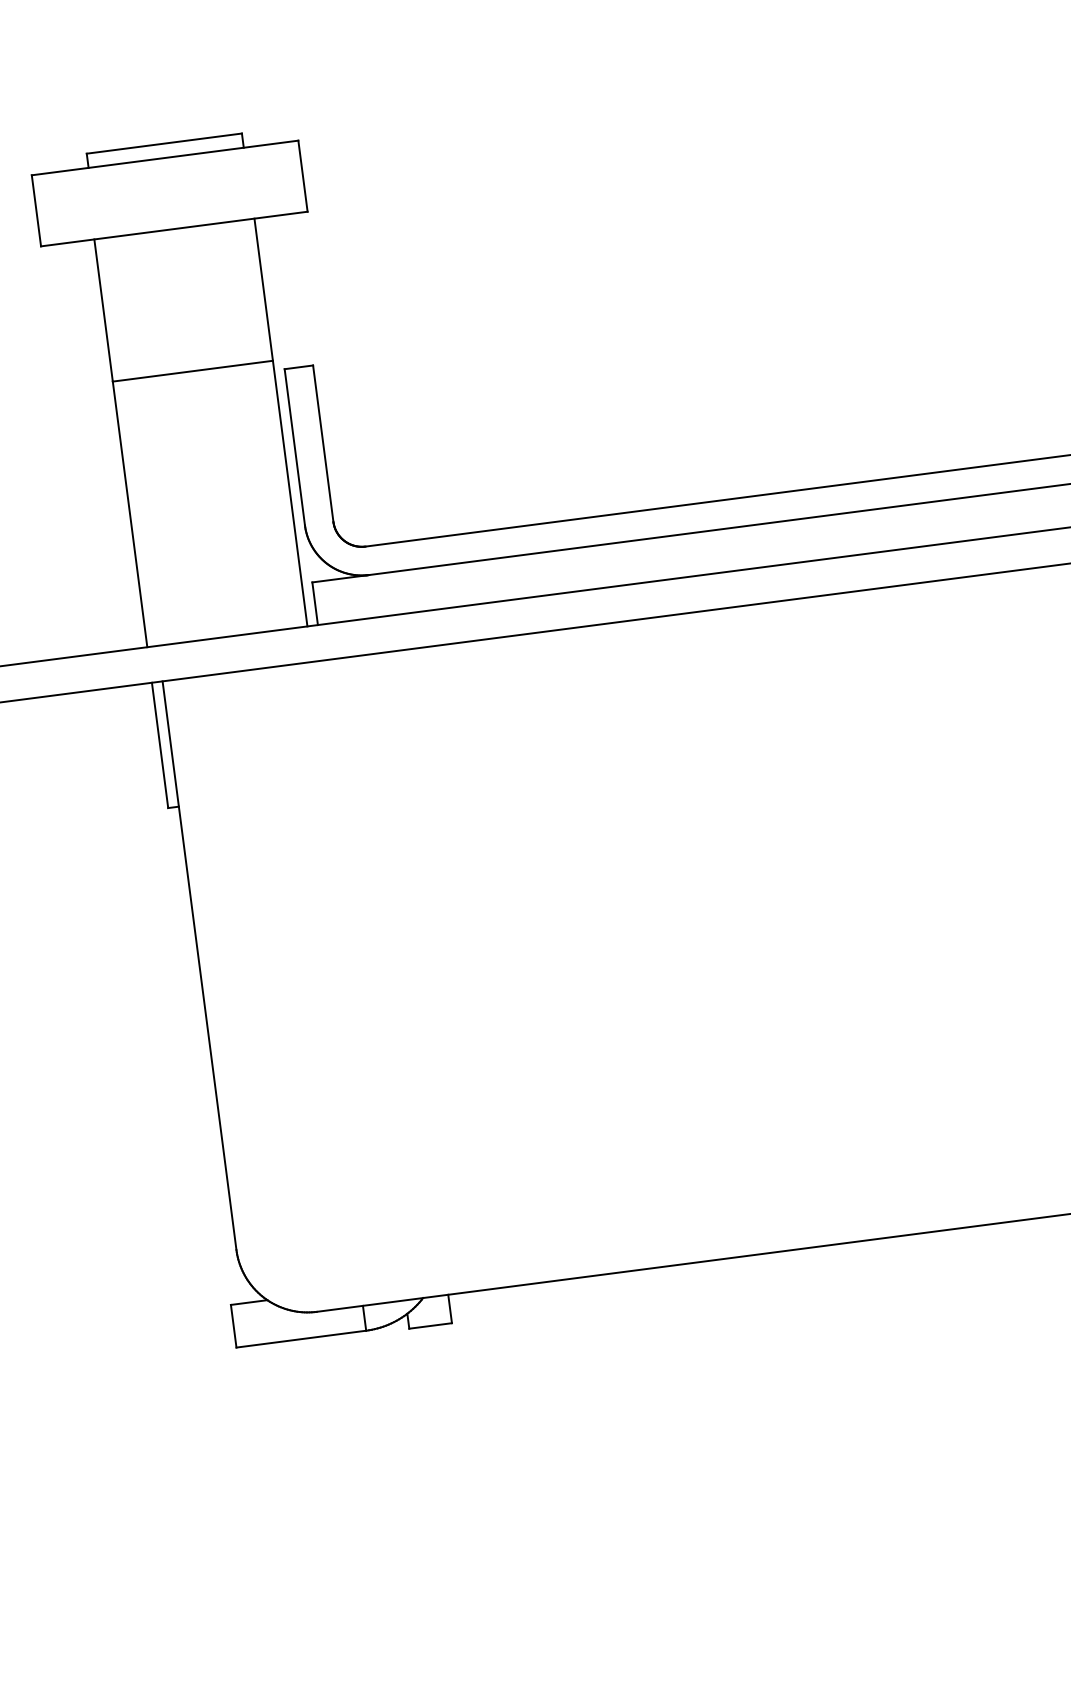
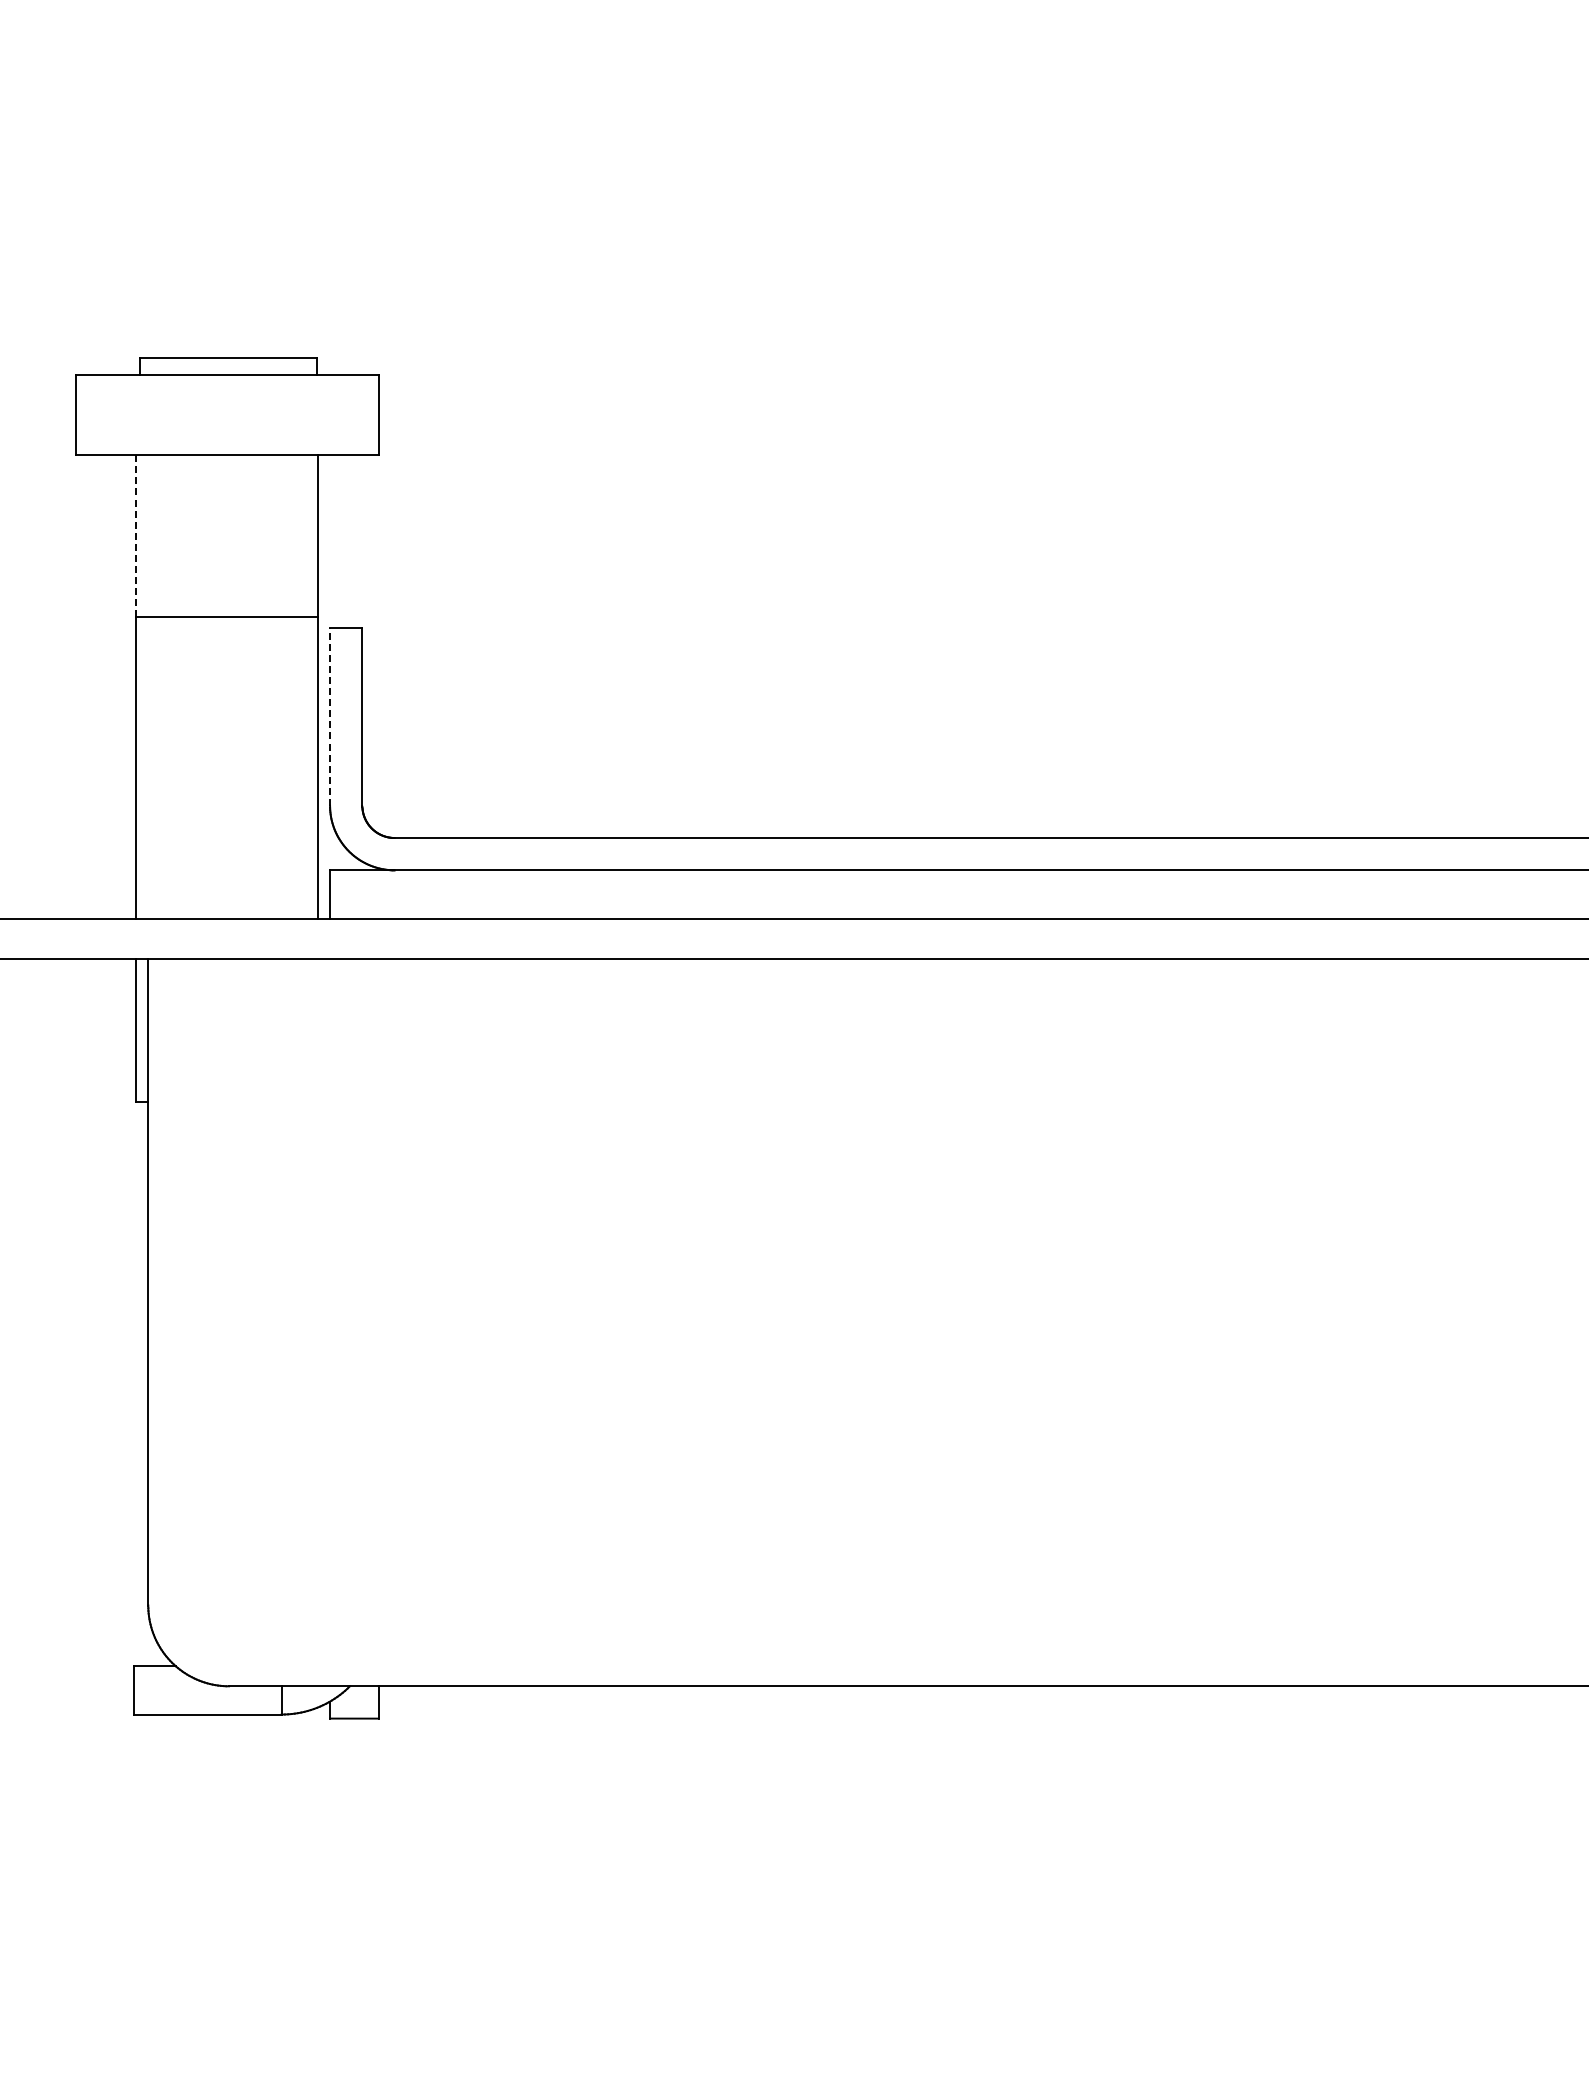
line: (103, 310) -> (136, 536), solid -> dashed
line: (295, 447) -> (330, 716), solid -> dashed

